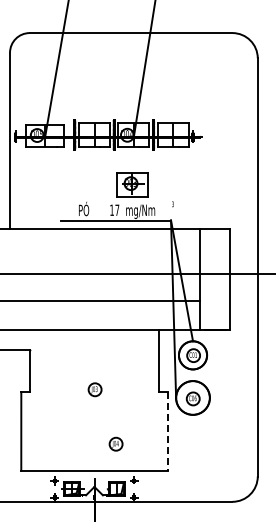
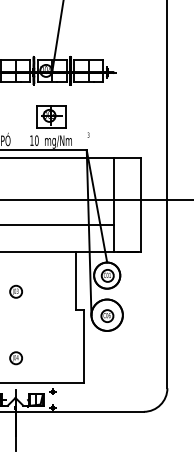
text: (117, 209) -> (36, 139), 17 -> 10
part: (94, 389) -> (15, 291), moved
line: (167, 431) -> (83, 346), dashed -> solid
part: (115, 443) -> (15, 357), moved

